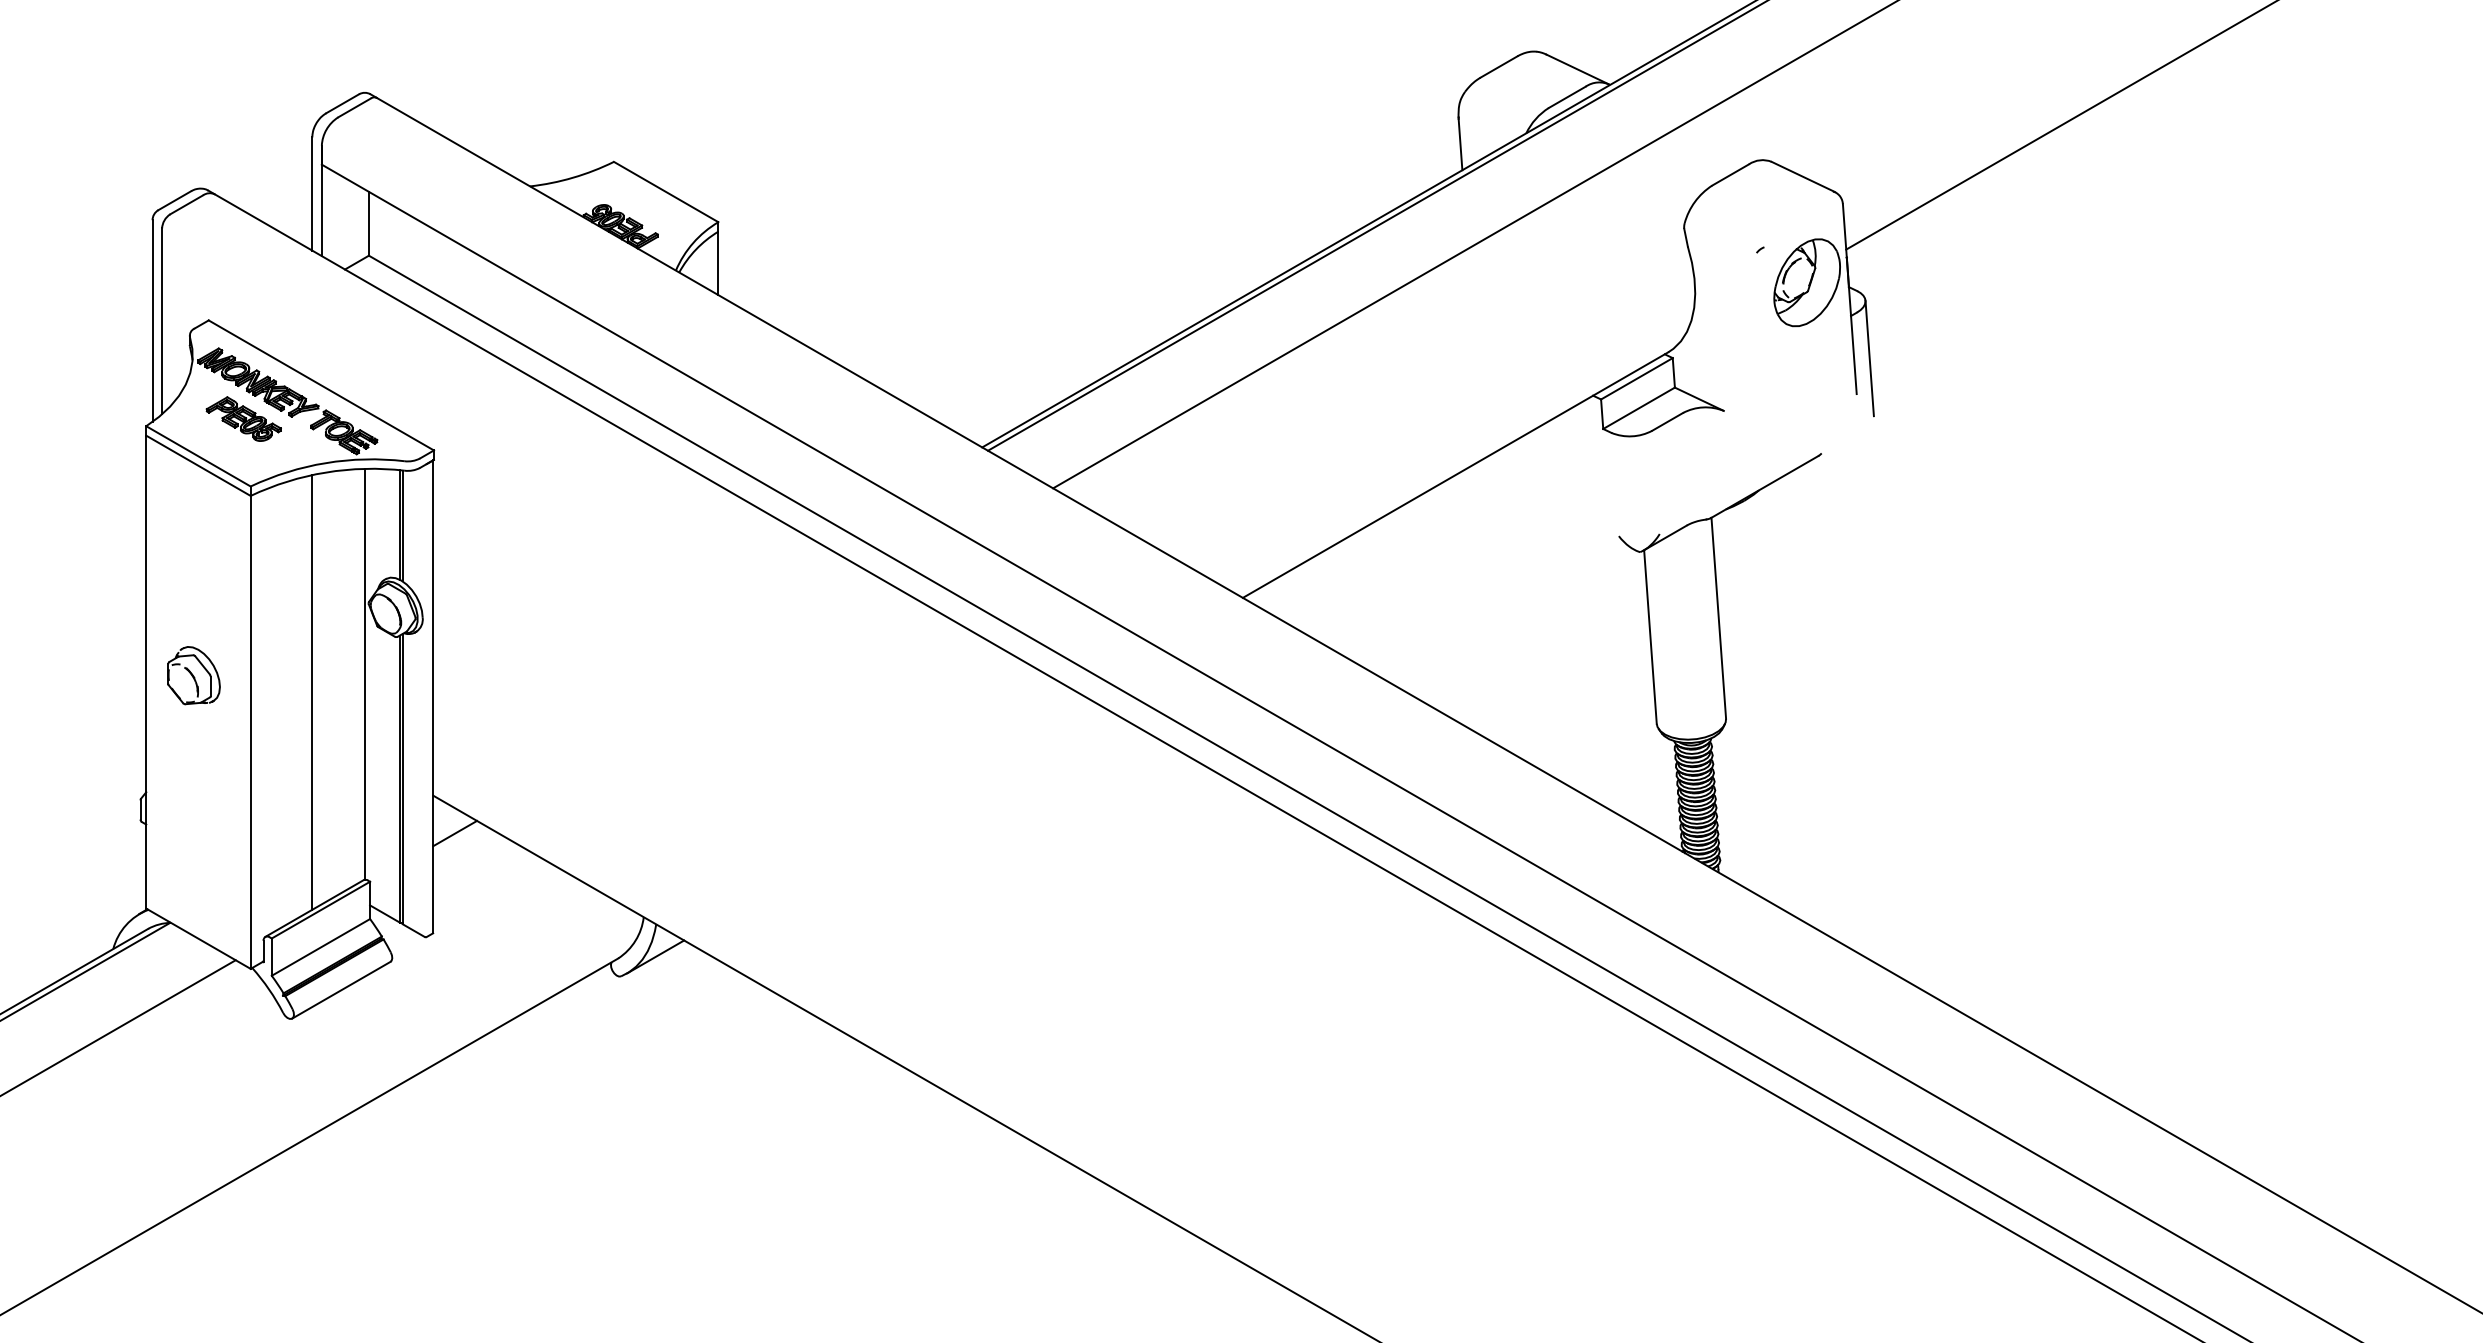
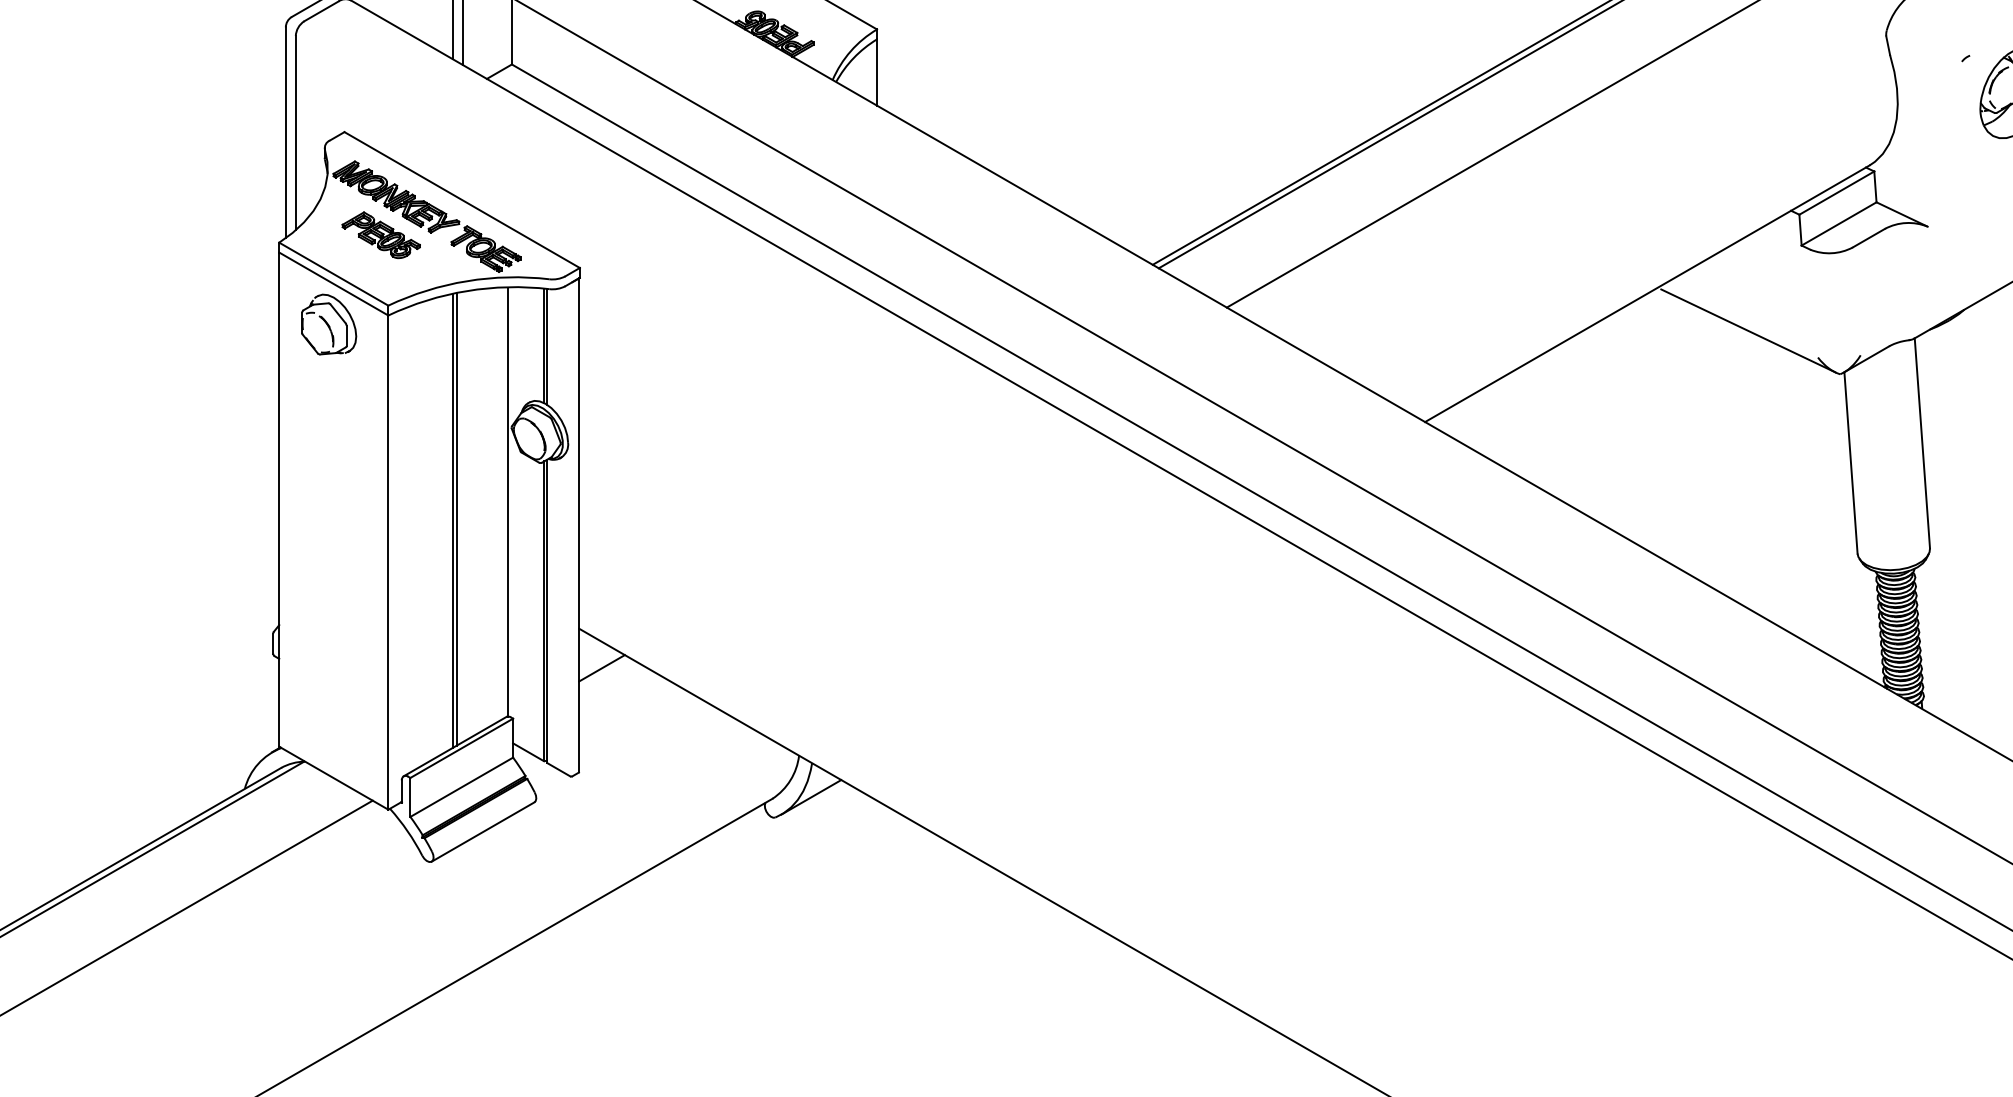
line: (1551, 510) -> (1747, 330), added
part: (193, 675) -> (328, 324), moved
line: (316, 690) -> (457, 518), added

